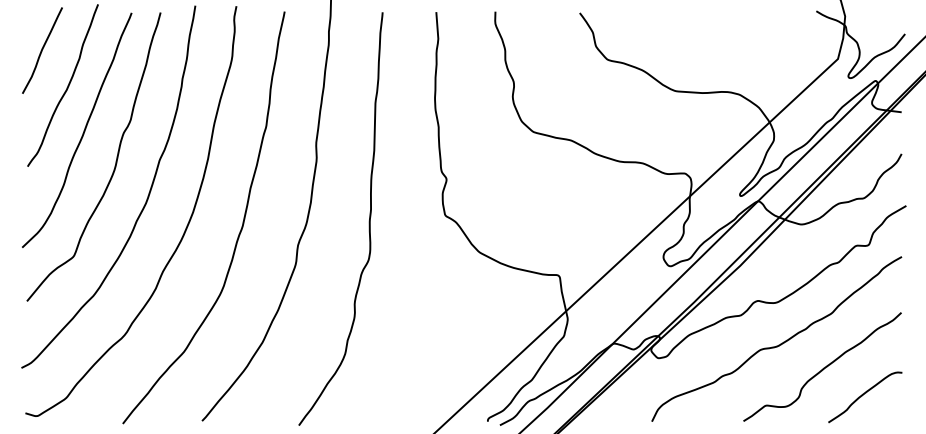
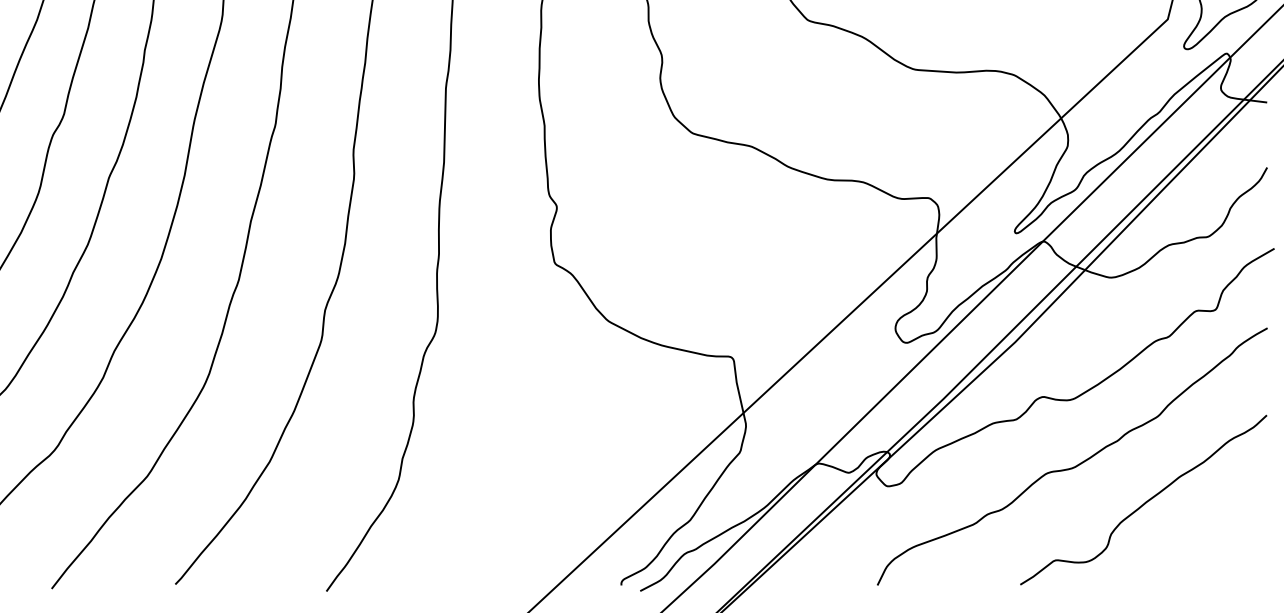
curve: (863, 395) -> (1207, 544), removed

